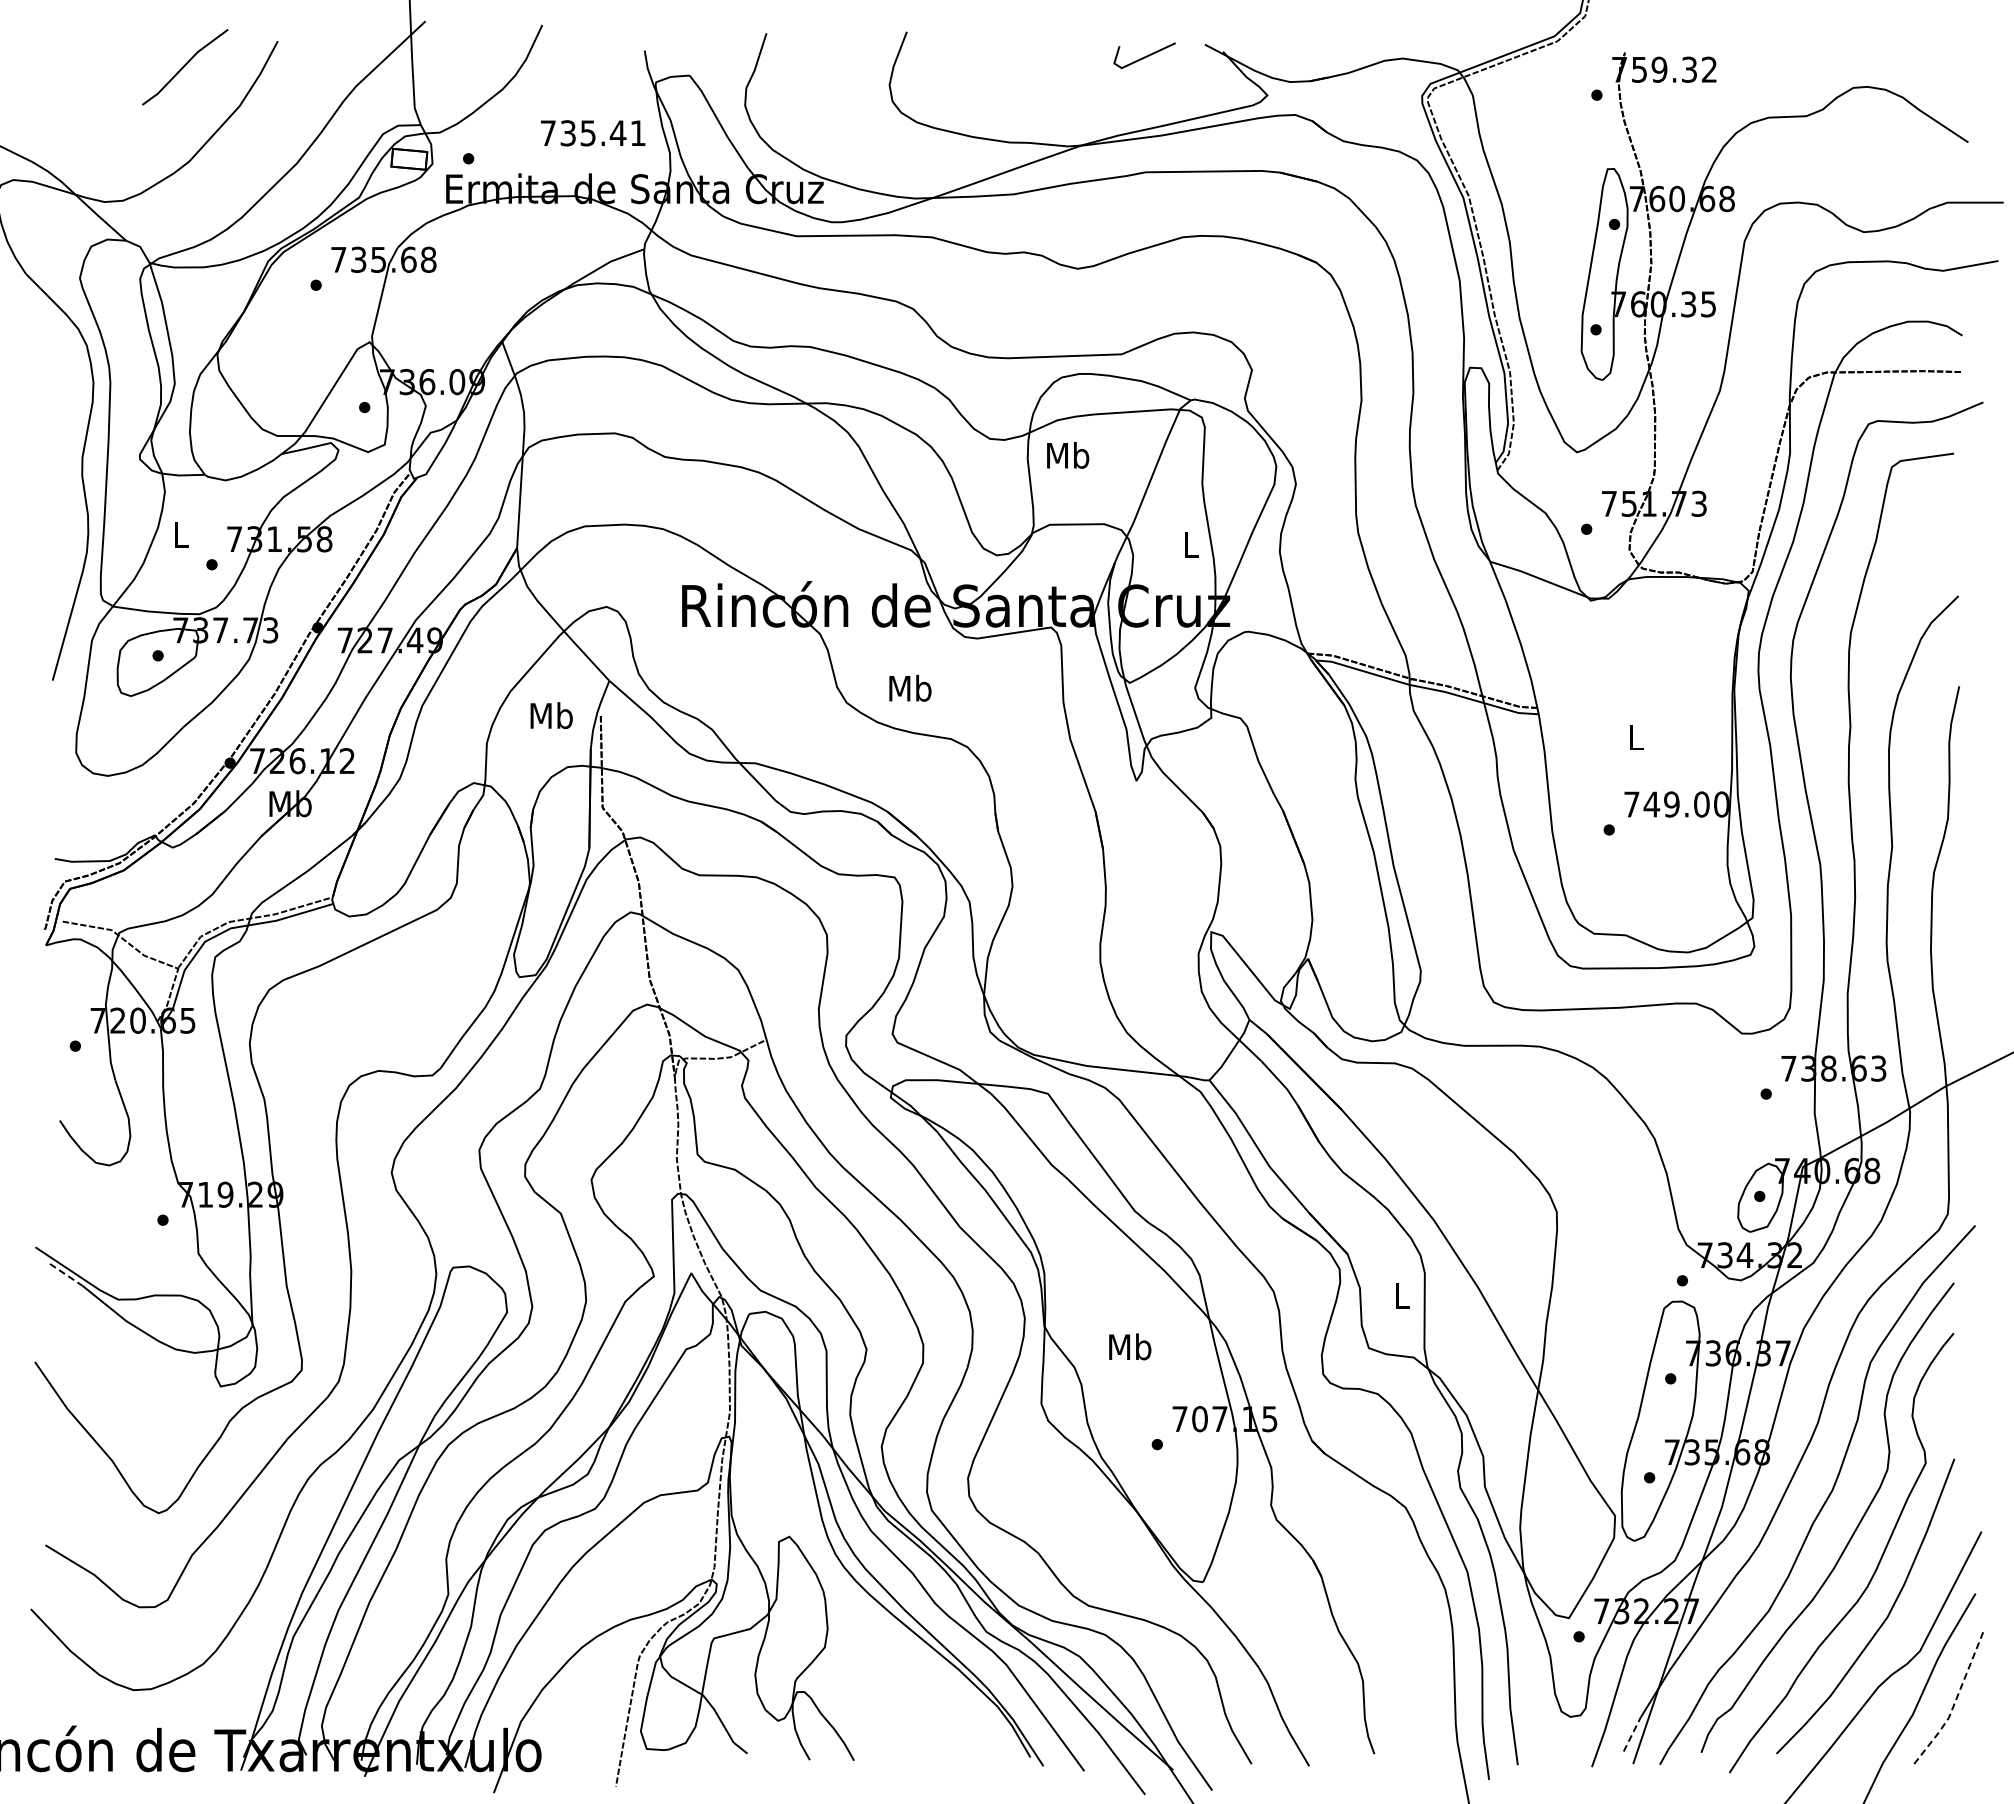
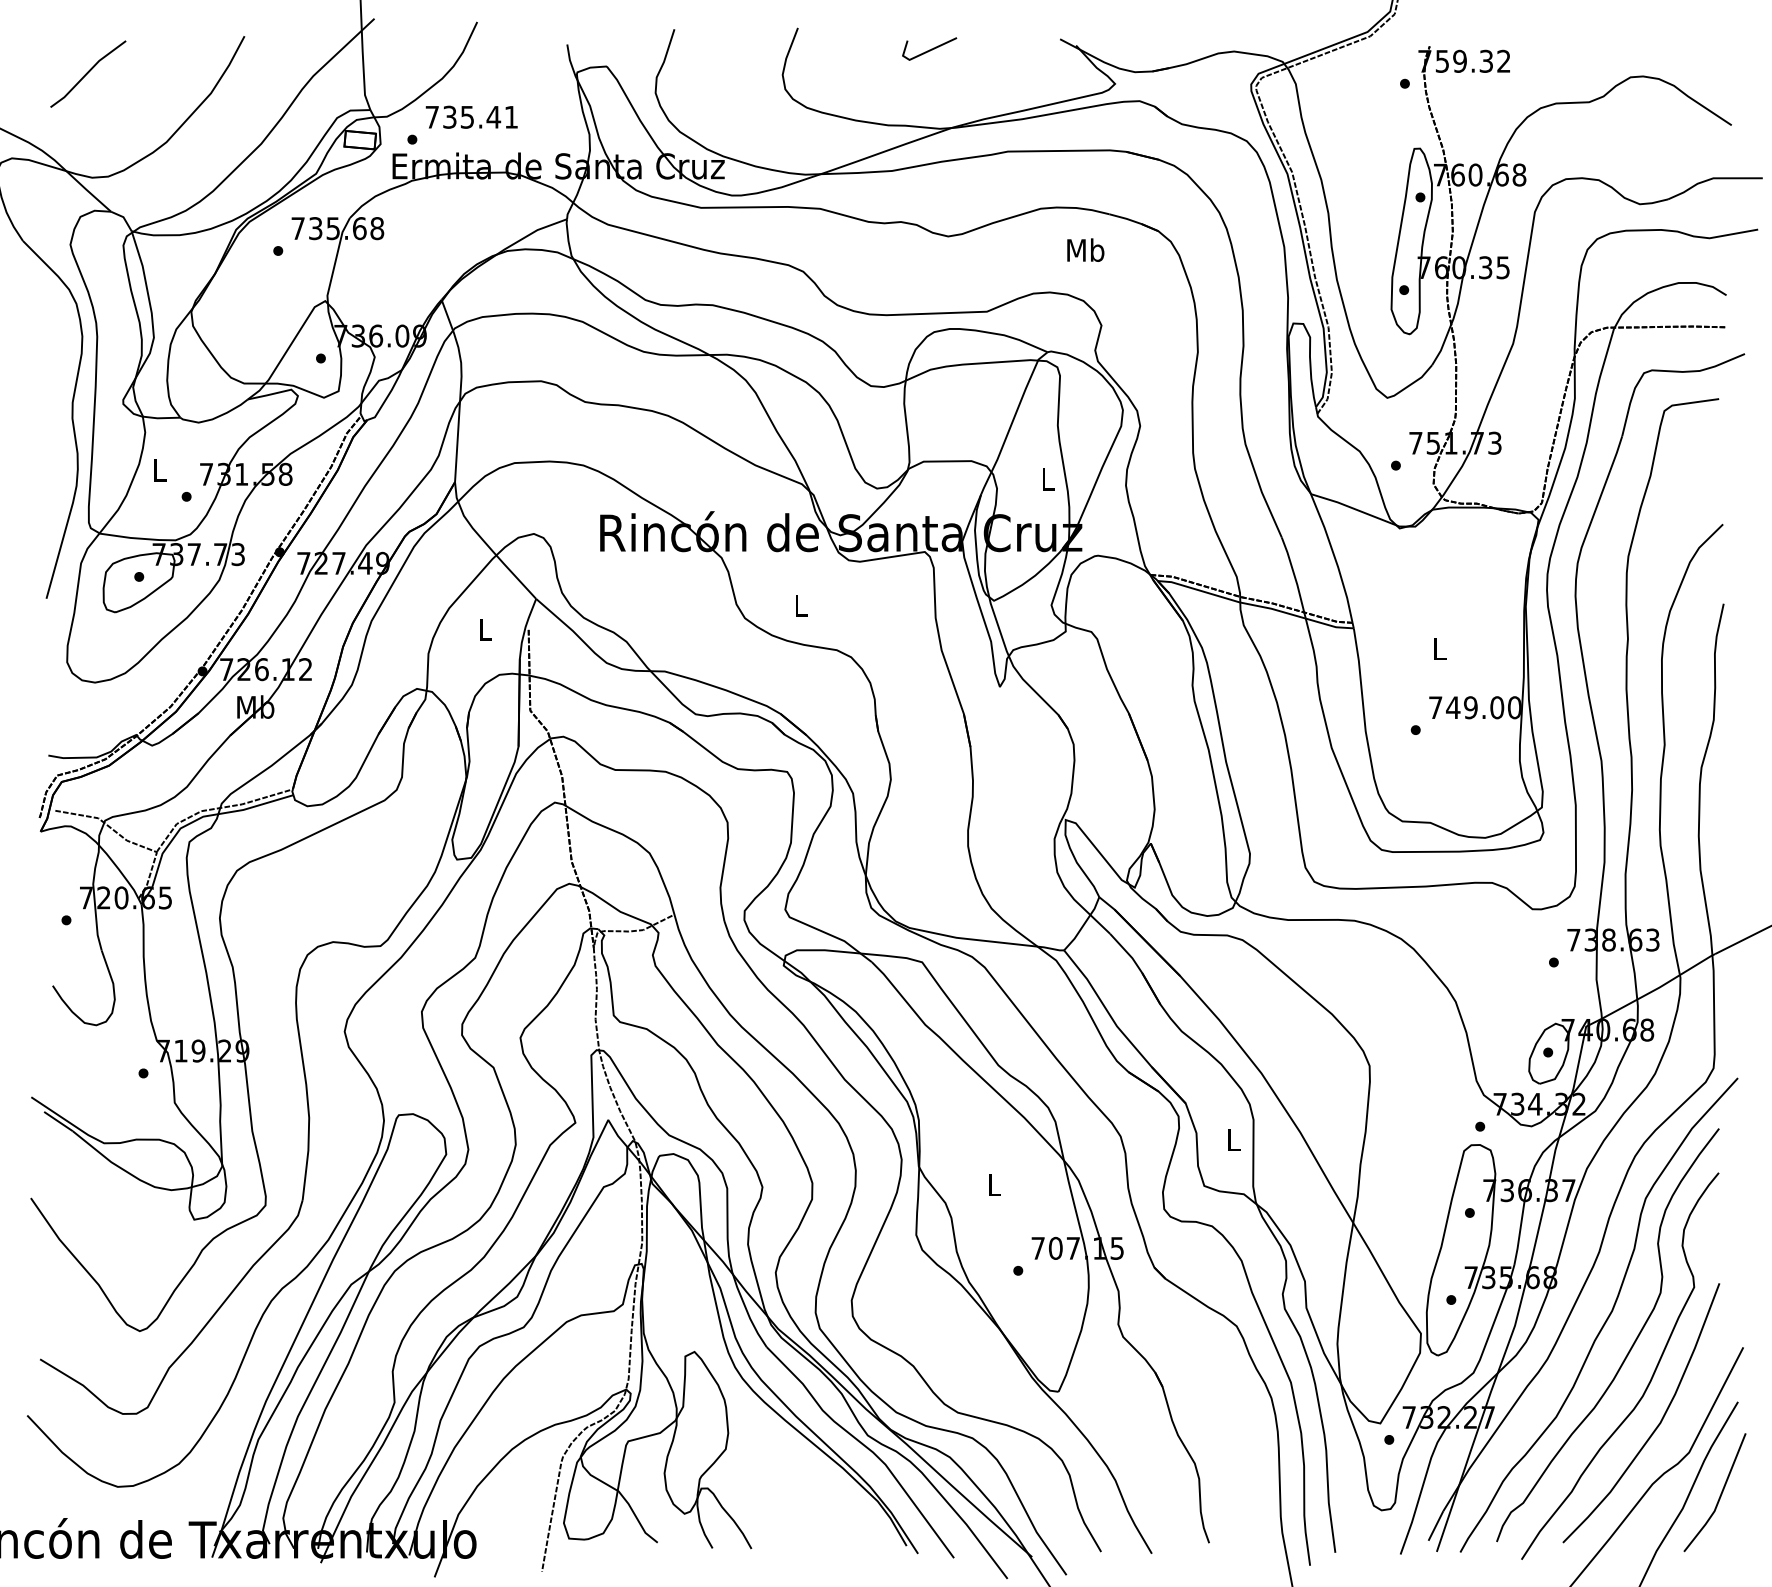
line: (1144, 56) -> (929, 49), moved
line: (185, 66) -> (88, 73), moved
text: (593, 133) -> (472, 117), moved
text: (1068, 455) -> (1086, 250), moved
text: (910, 687) -> (801, 604), Mb -> L
text: (551, 715) -> (485, 629), Mb -> L
line: (66, 1274) -> (58, 1121), dashed -> solid
text: (1130, 1346) -> (994, 1184), Mb -> L
line: (1955, 1701) -> (1720, 1496), dashed -> solid
line: (1632, 1734) -> (1436, 1525), dashed -> solid

